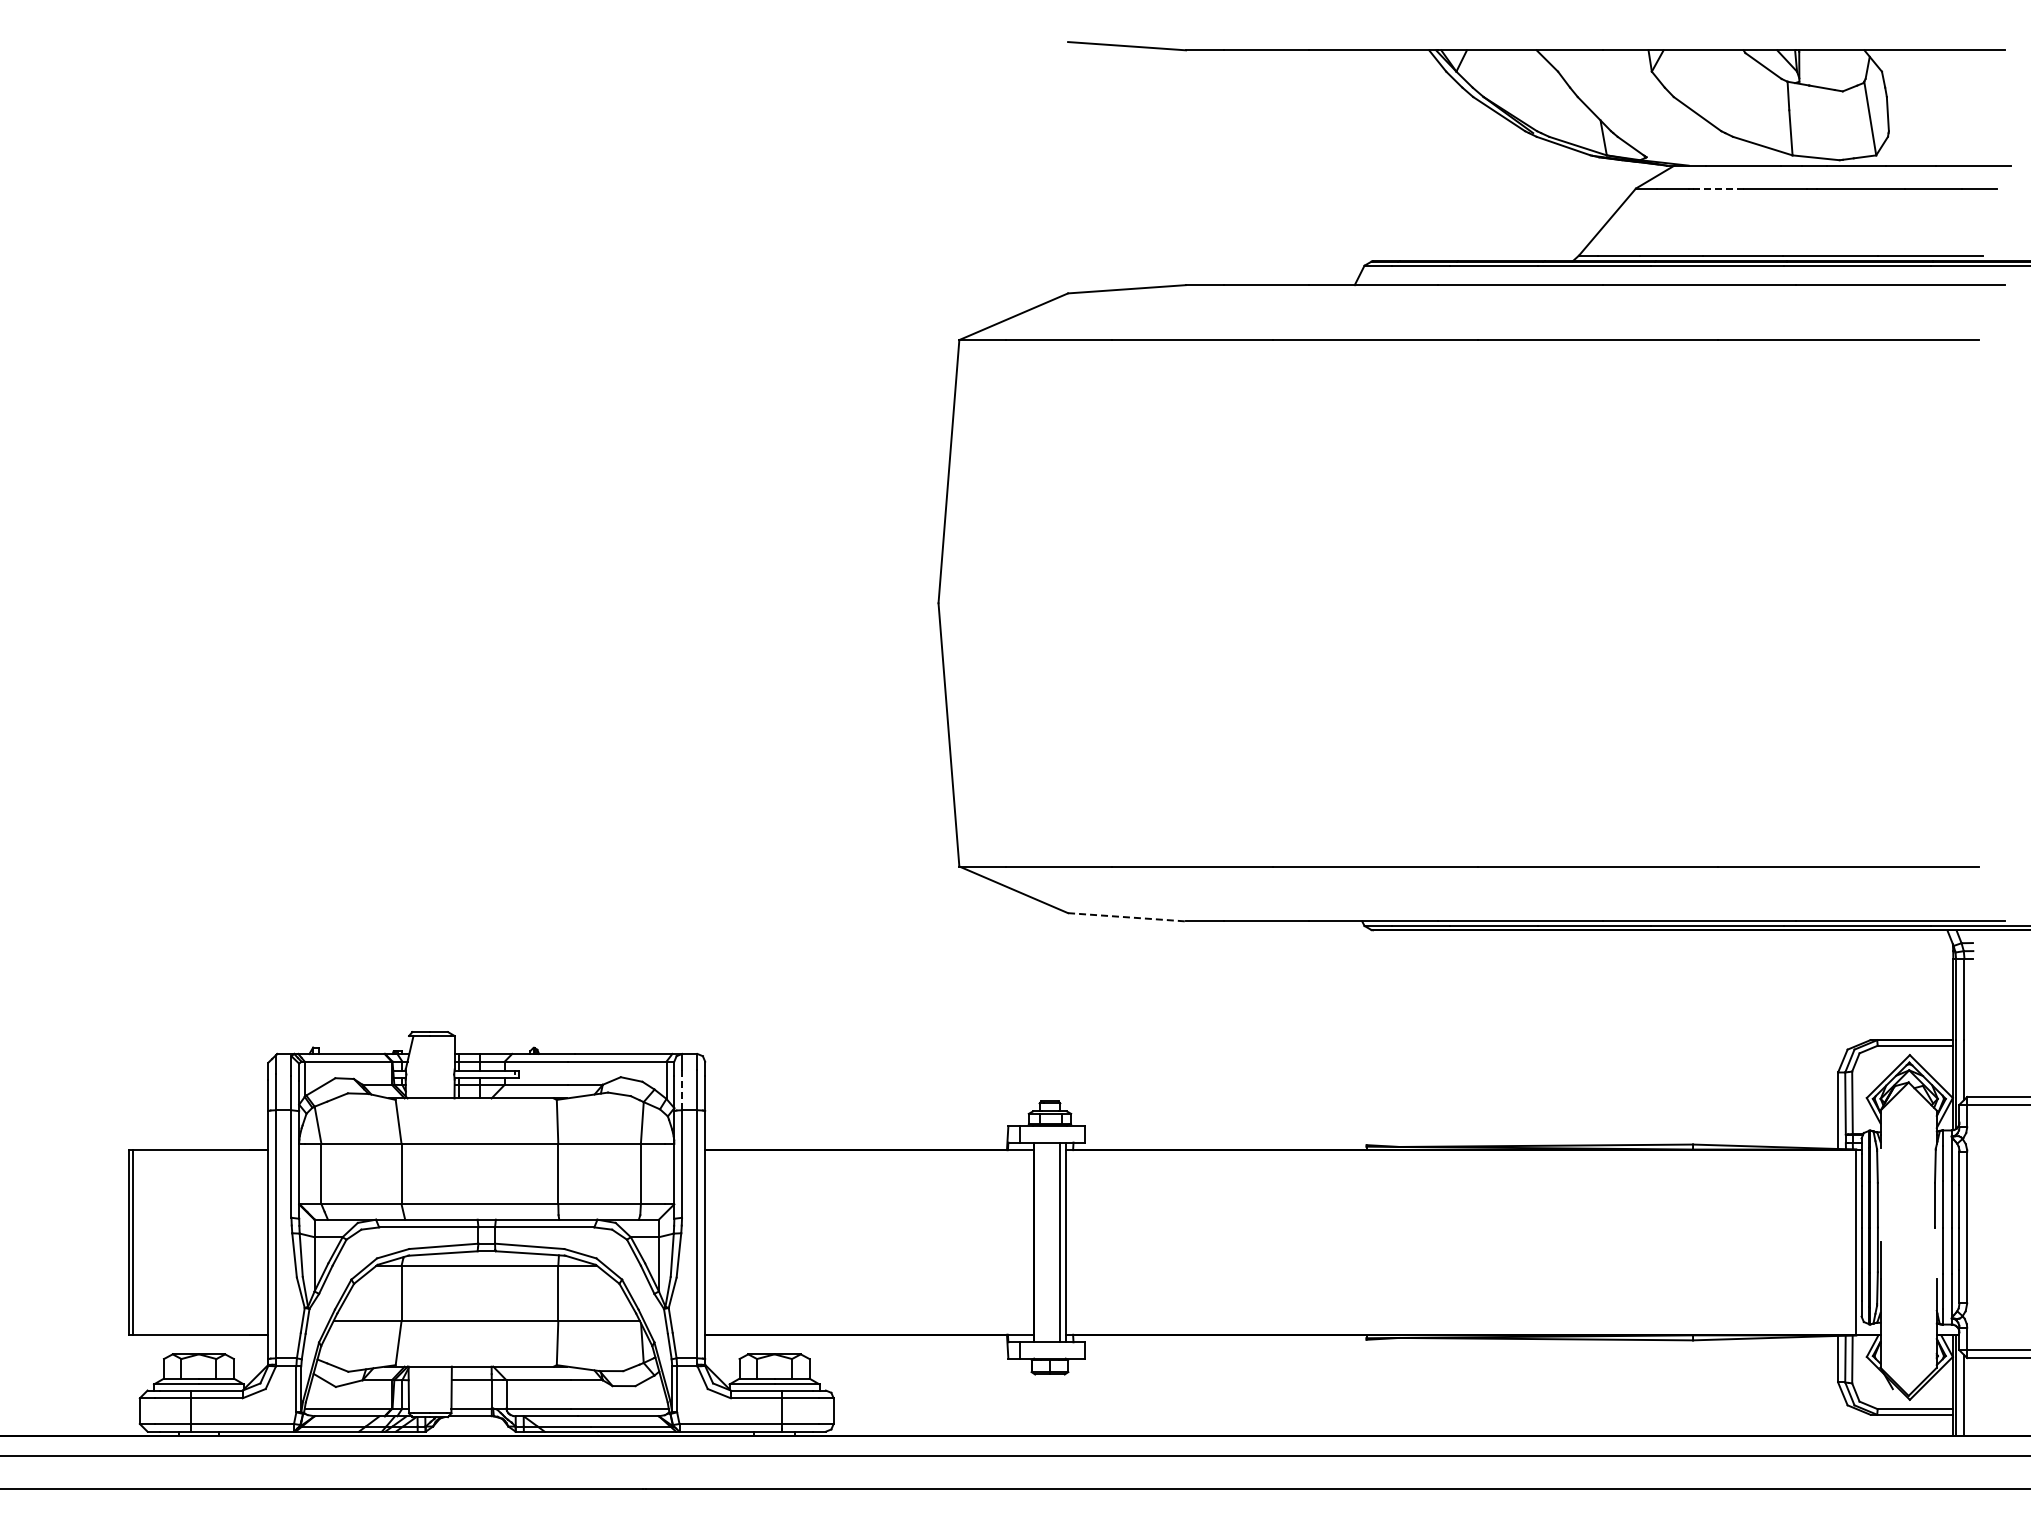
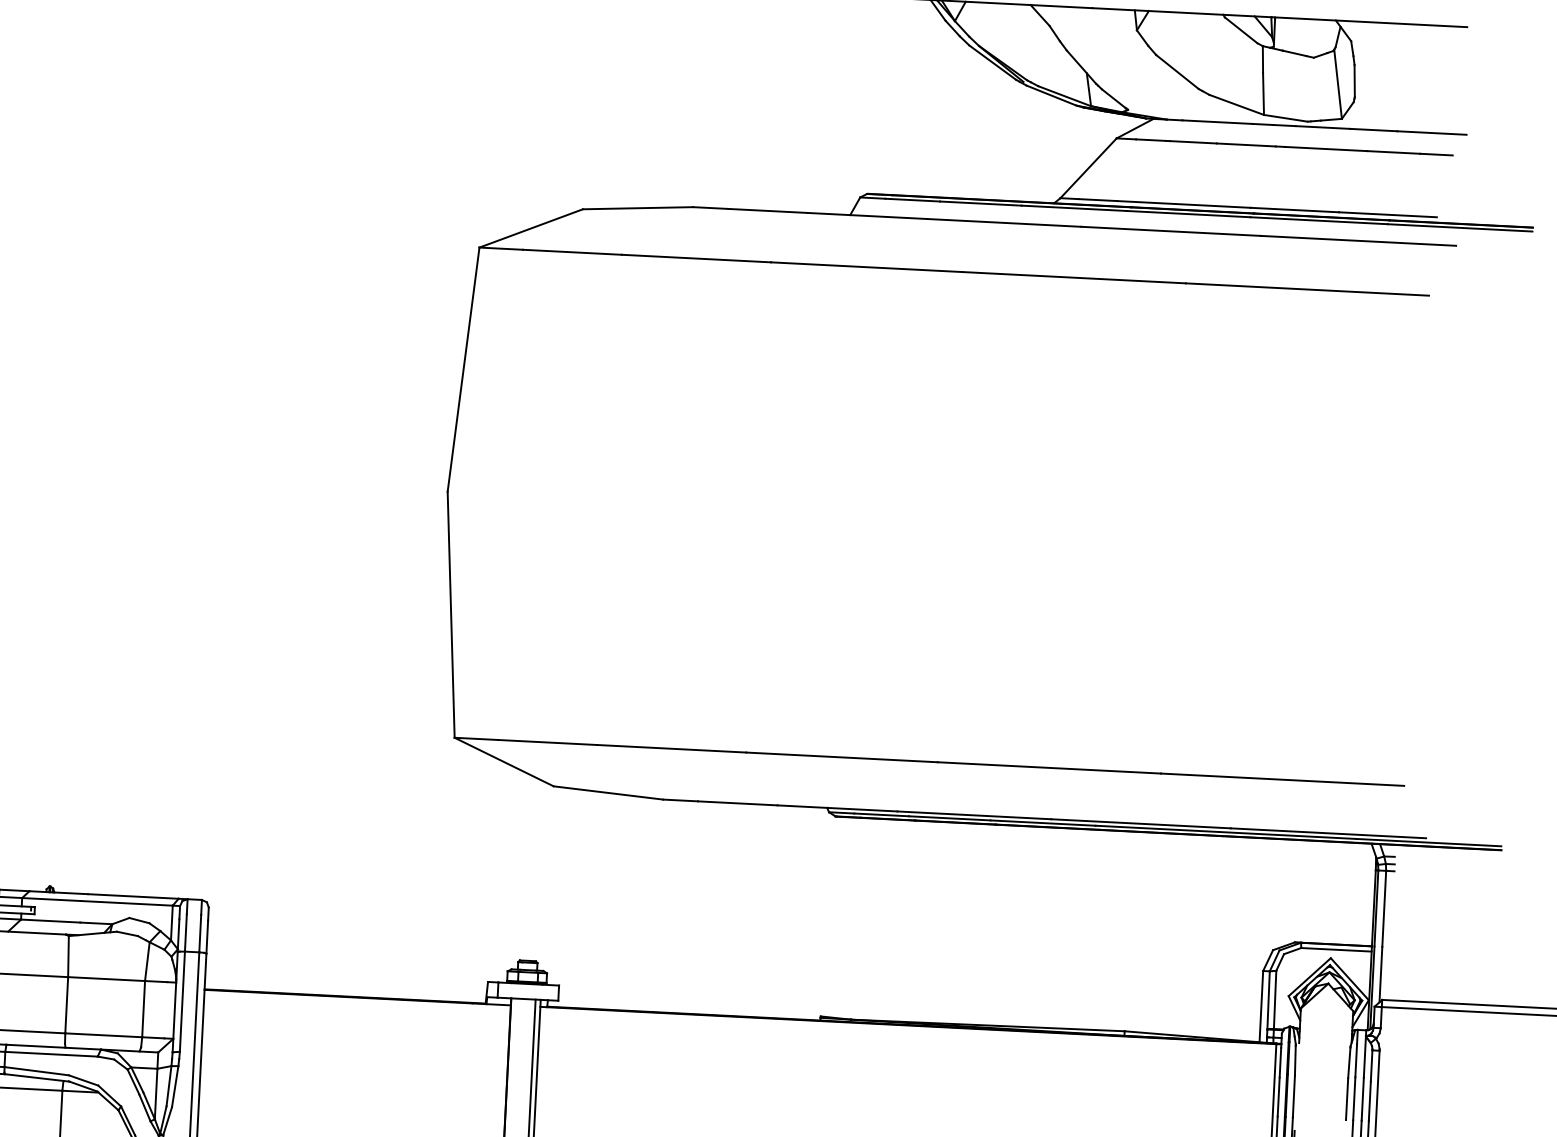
line: (1717, 188) -> (1192, 142), dashed -> solid
line: (1127, 917) -> (608, 793), dashed -> solid
line: (682, 1089) -> (186, 932), dashed -> solid

